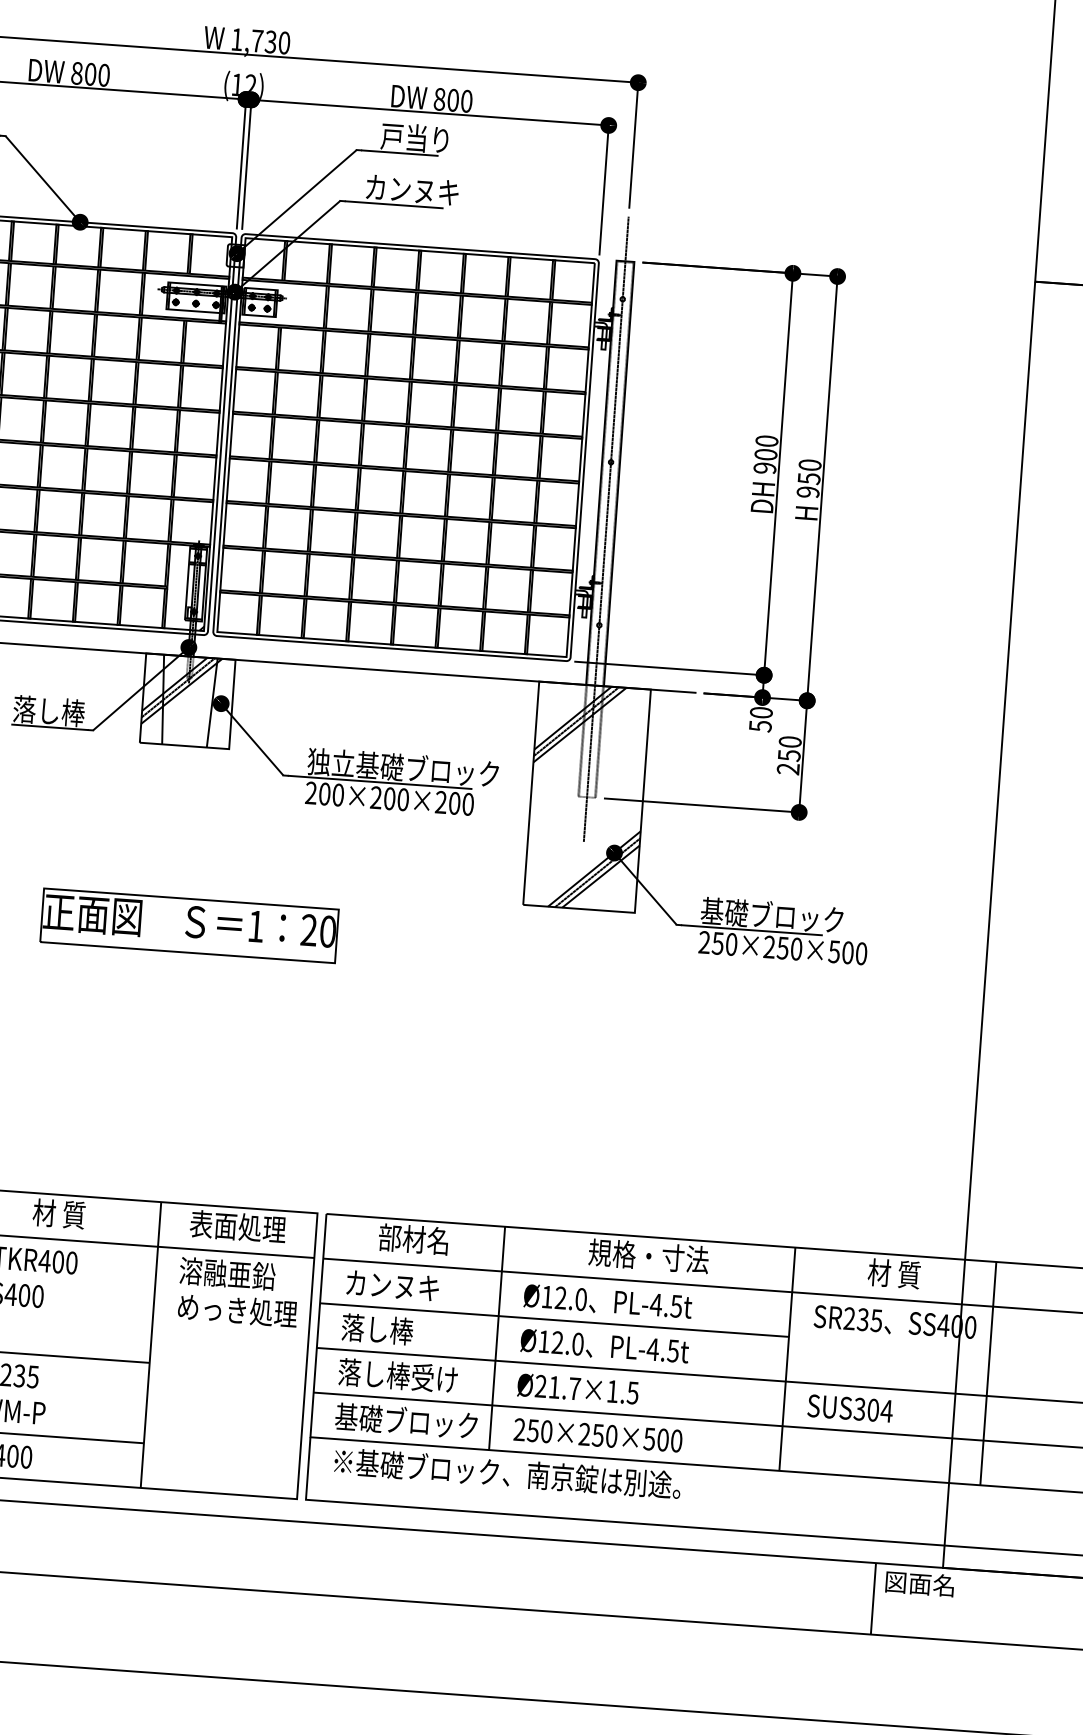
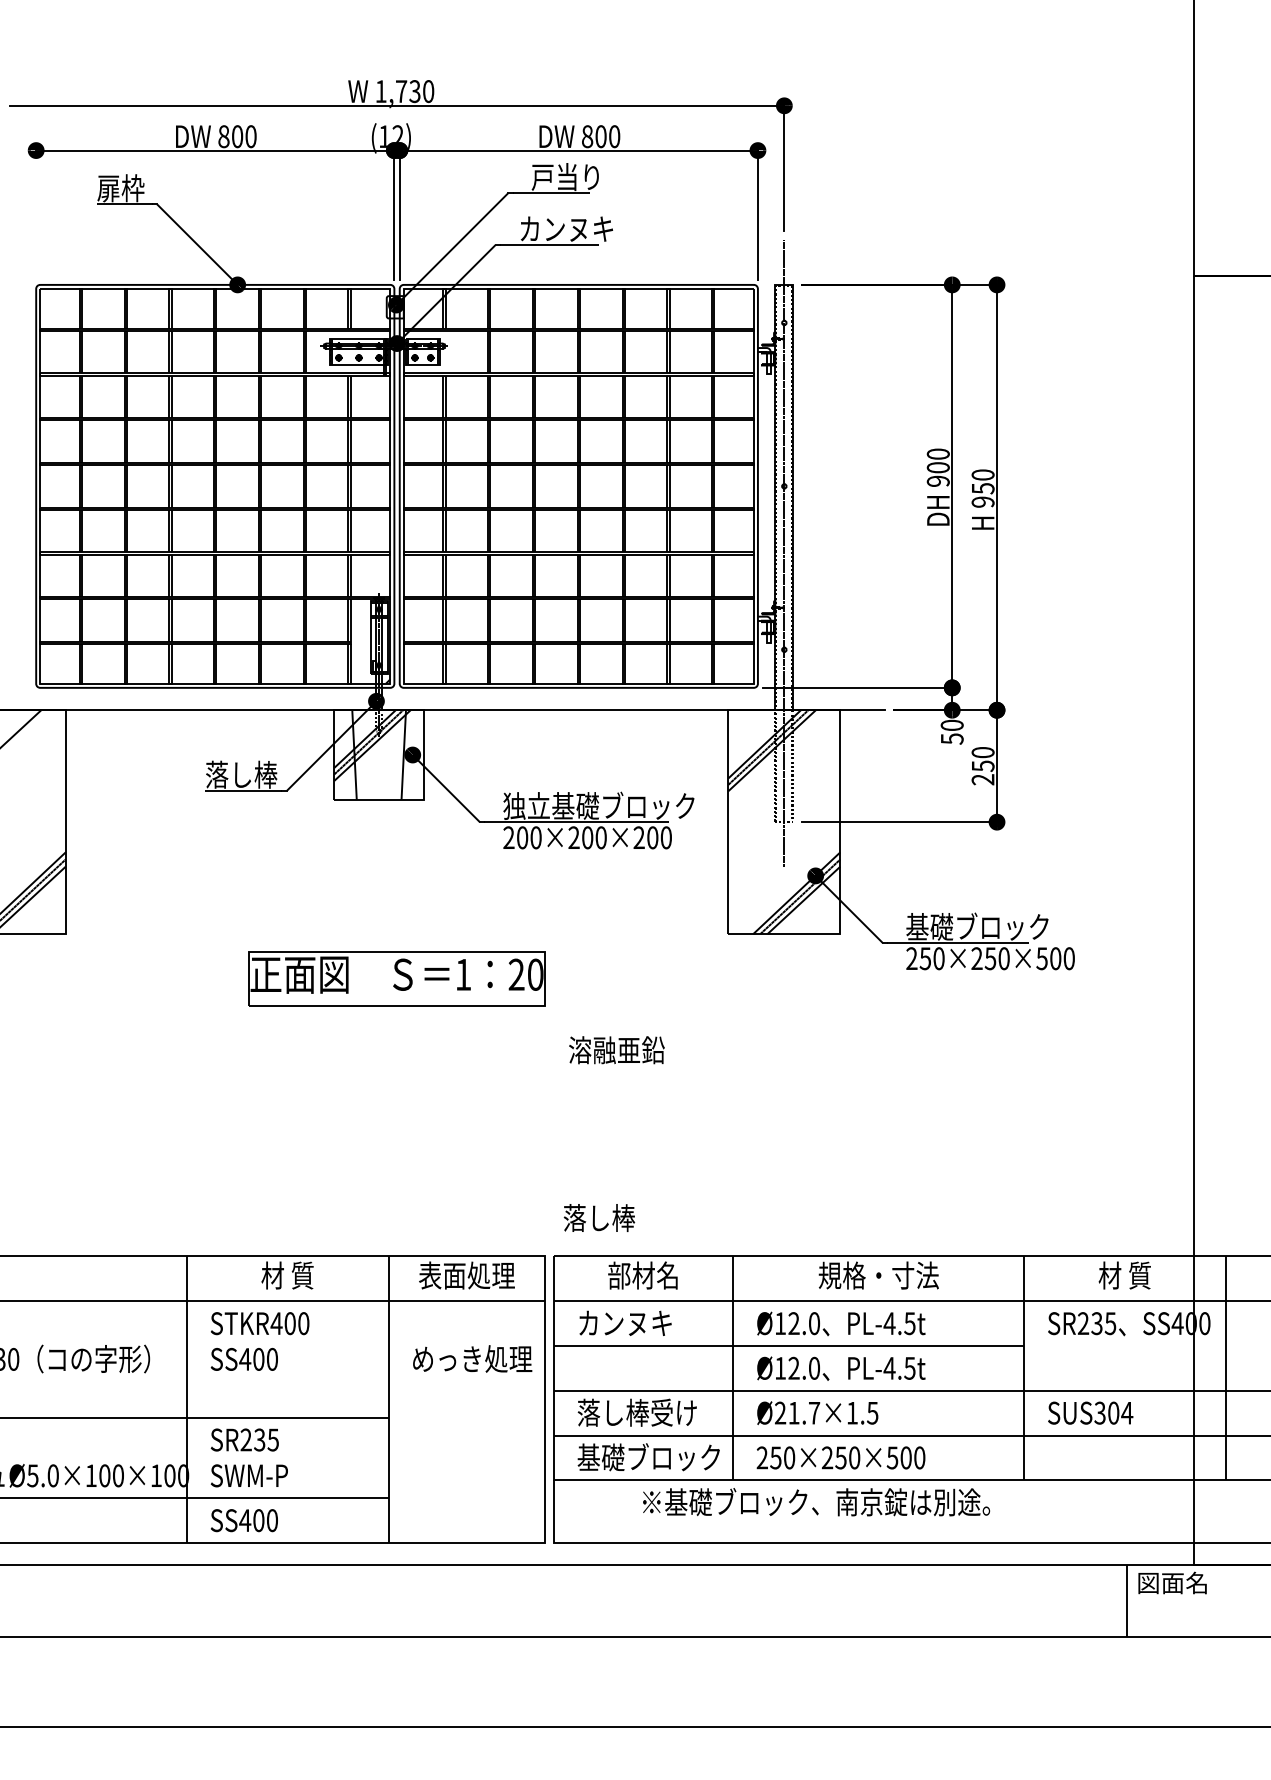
text: (227, 1274) -> (616, 1050), moved
text: (377, 1328) -> (599, 1217), moved
text: (507, 1473) -> (816, 1502), moved

